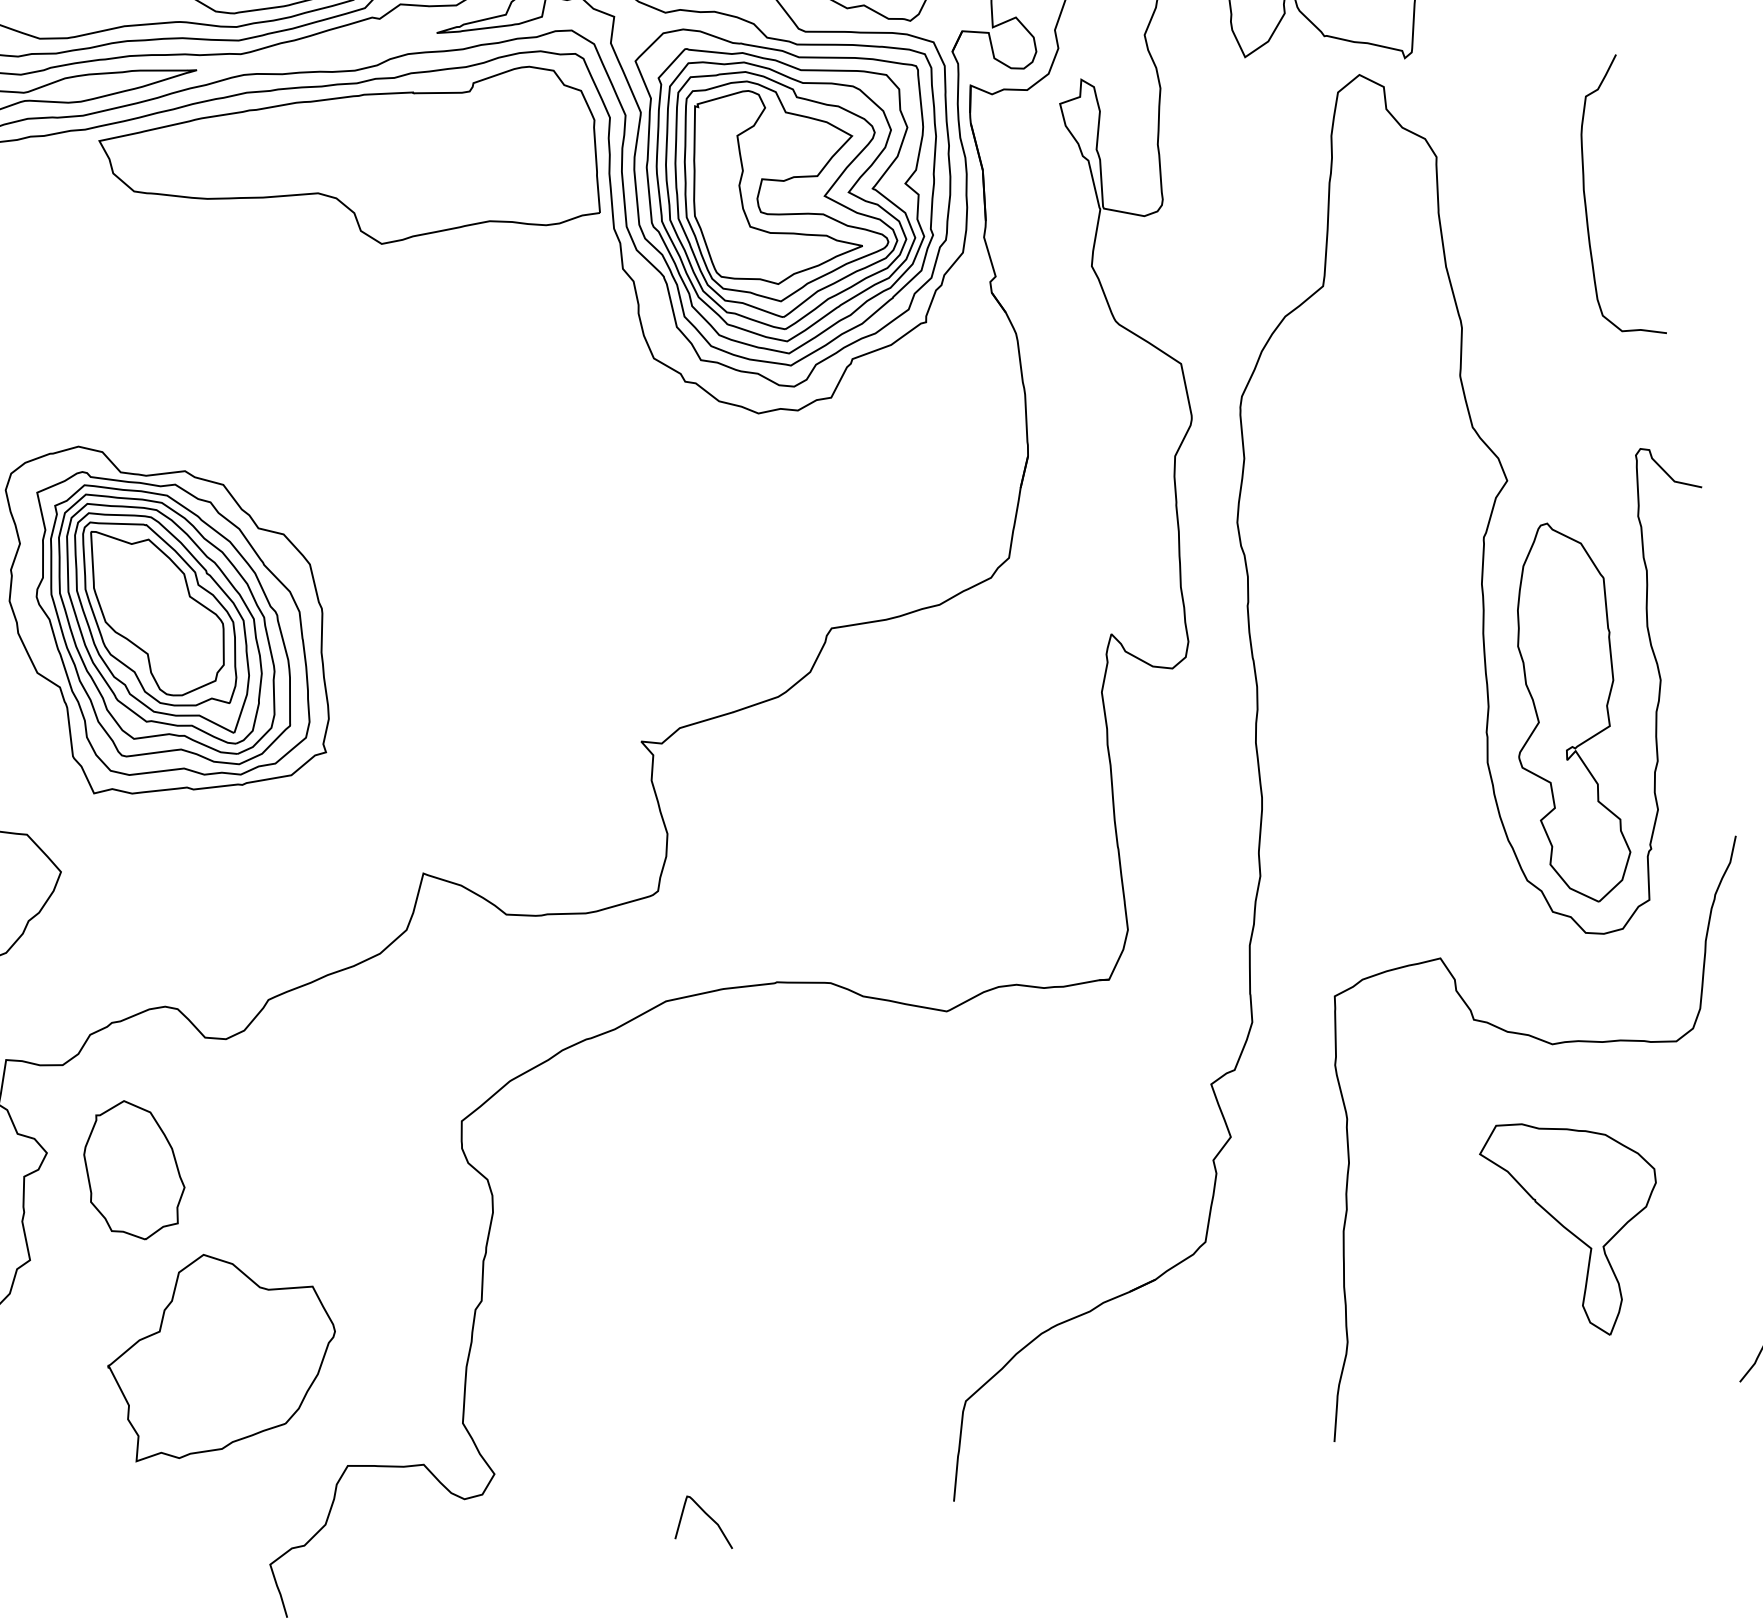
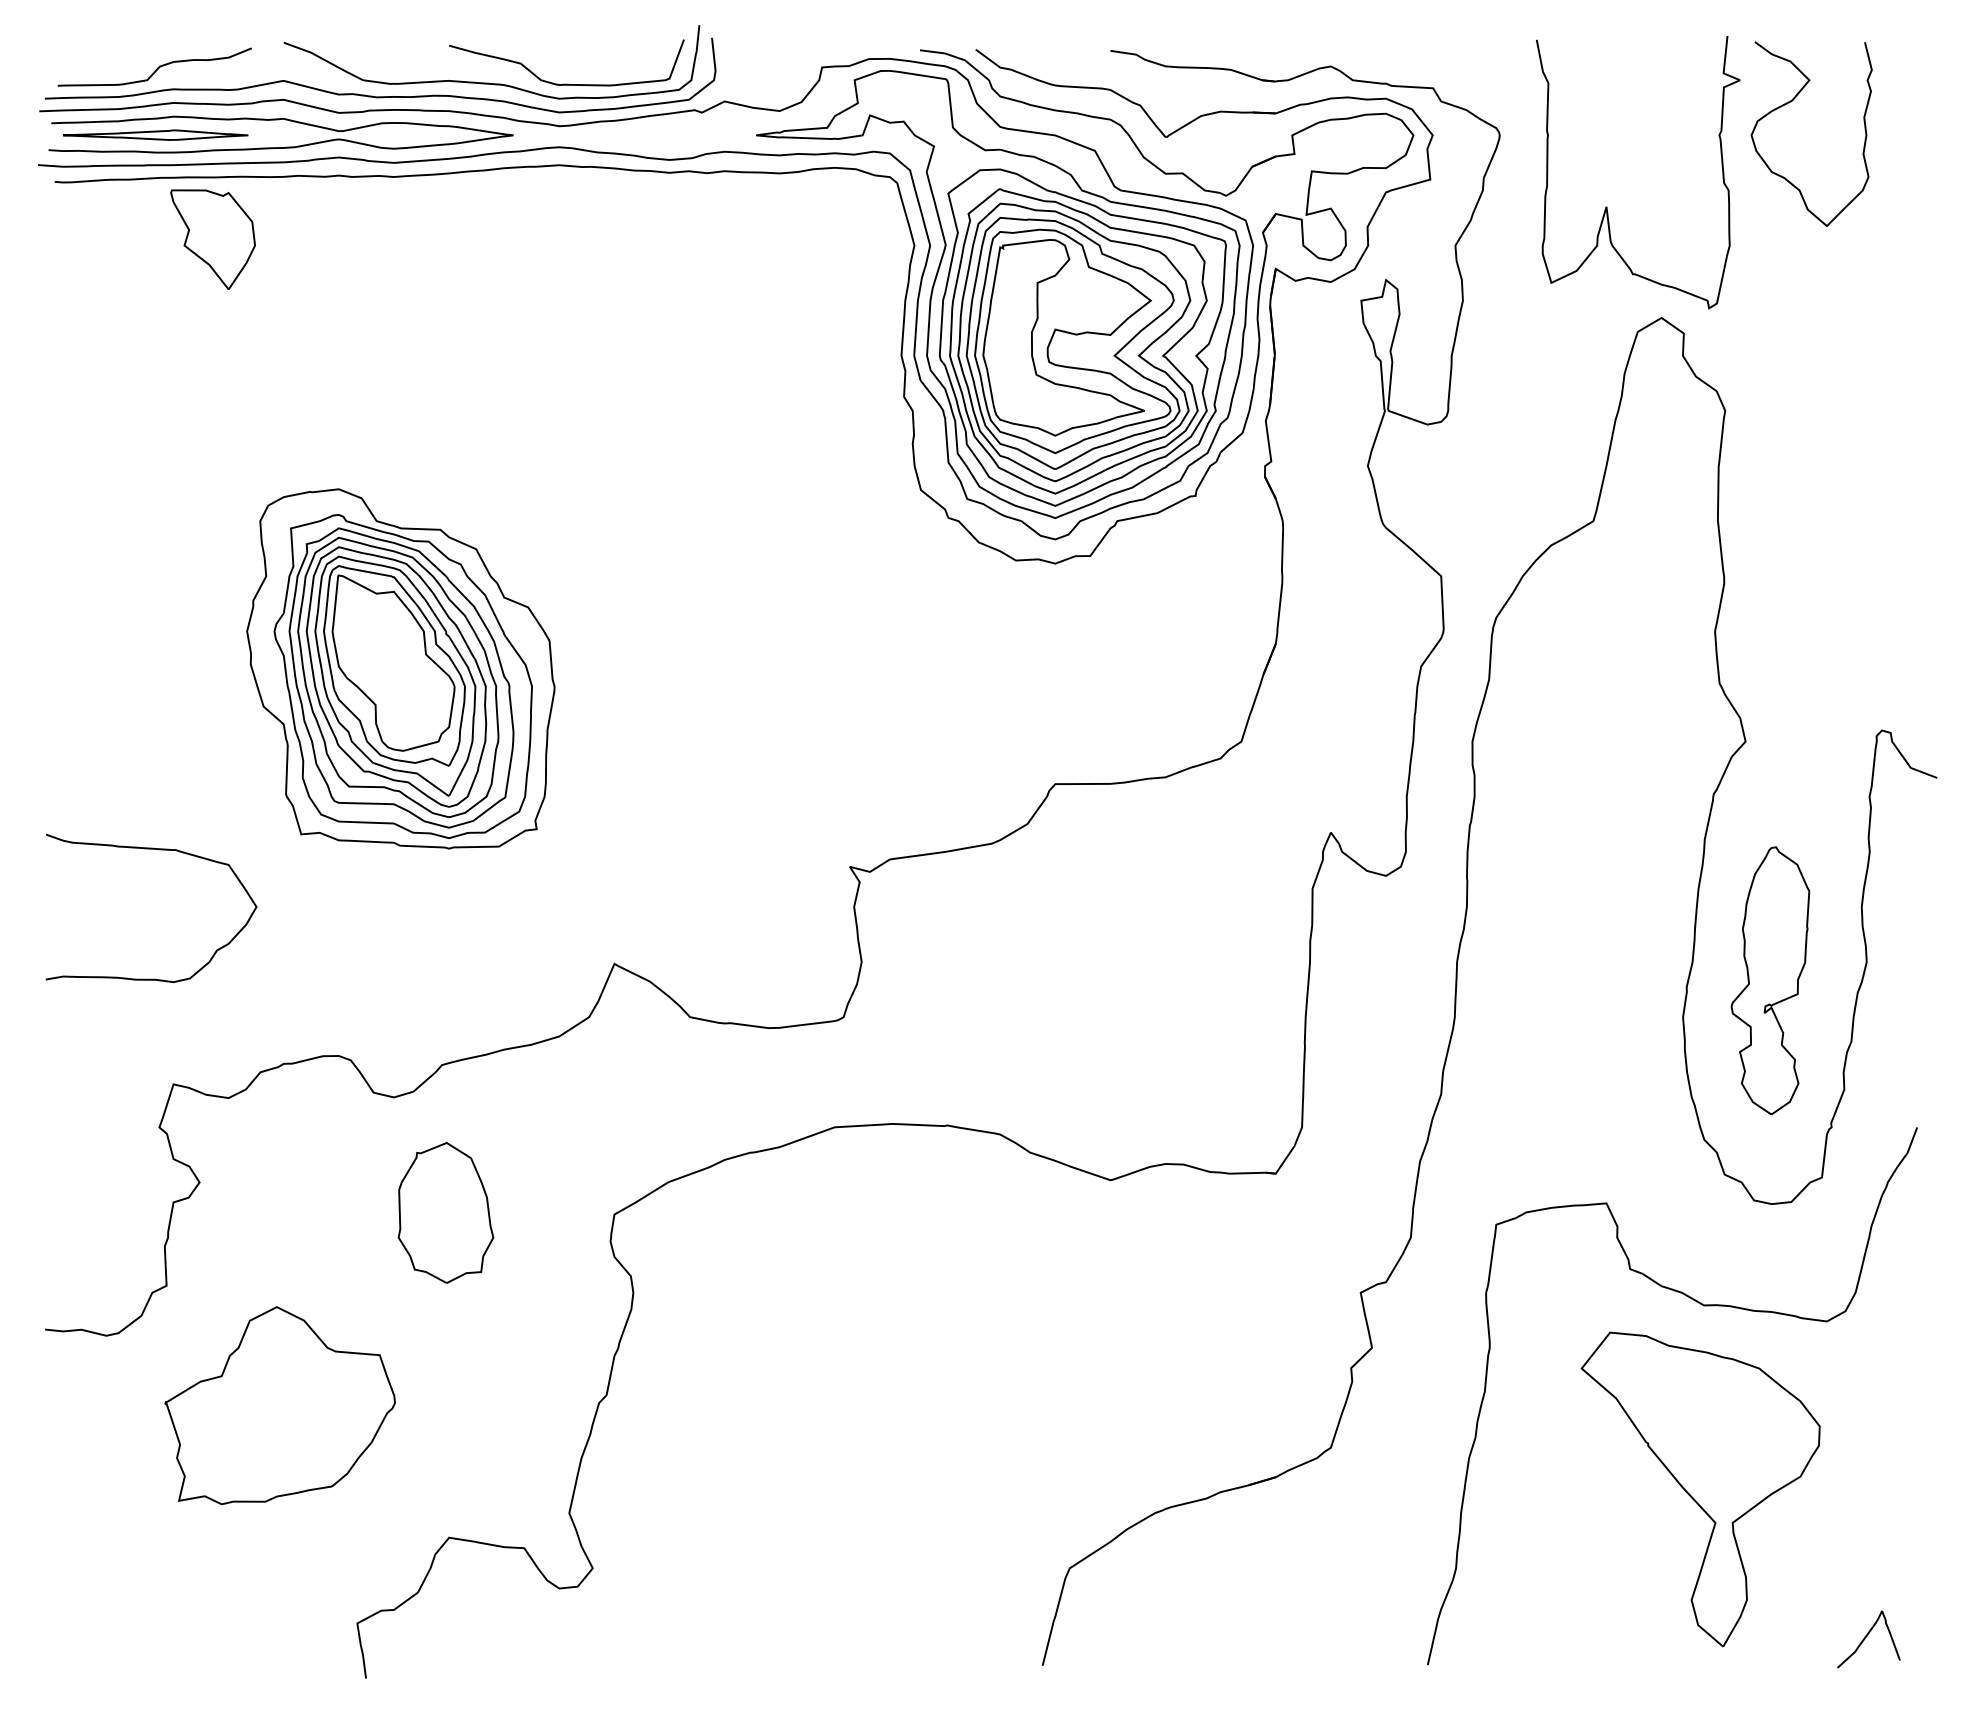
part: (353, 174) -> (652, 262), removed
curve: (1586, 202) -> (1866, 478), removed
part: (1568, 713) -> (1770, 980), size x0.7
part: (133, 1169) -> (445, 1212), moved
part: (1576, 1225) -> (1700, 1488), size x1.4
part: (221, 1351) -> (279, 1405), moved
curve: (707, 1516) -> (796, 1642), removed

